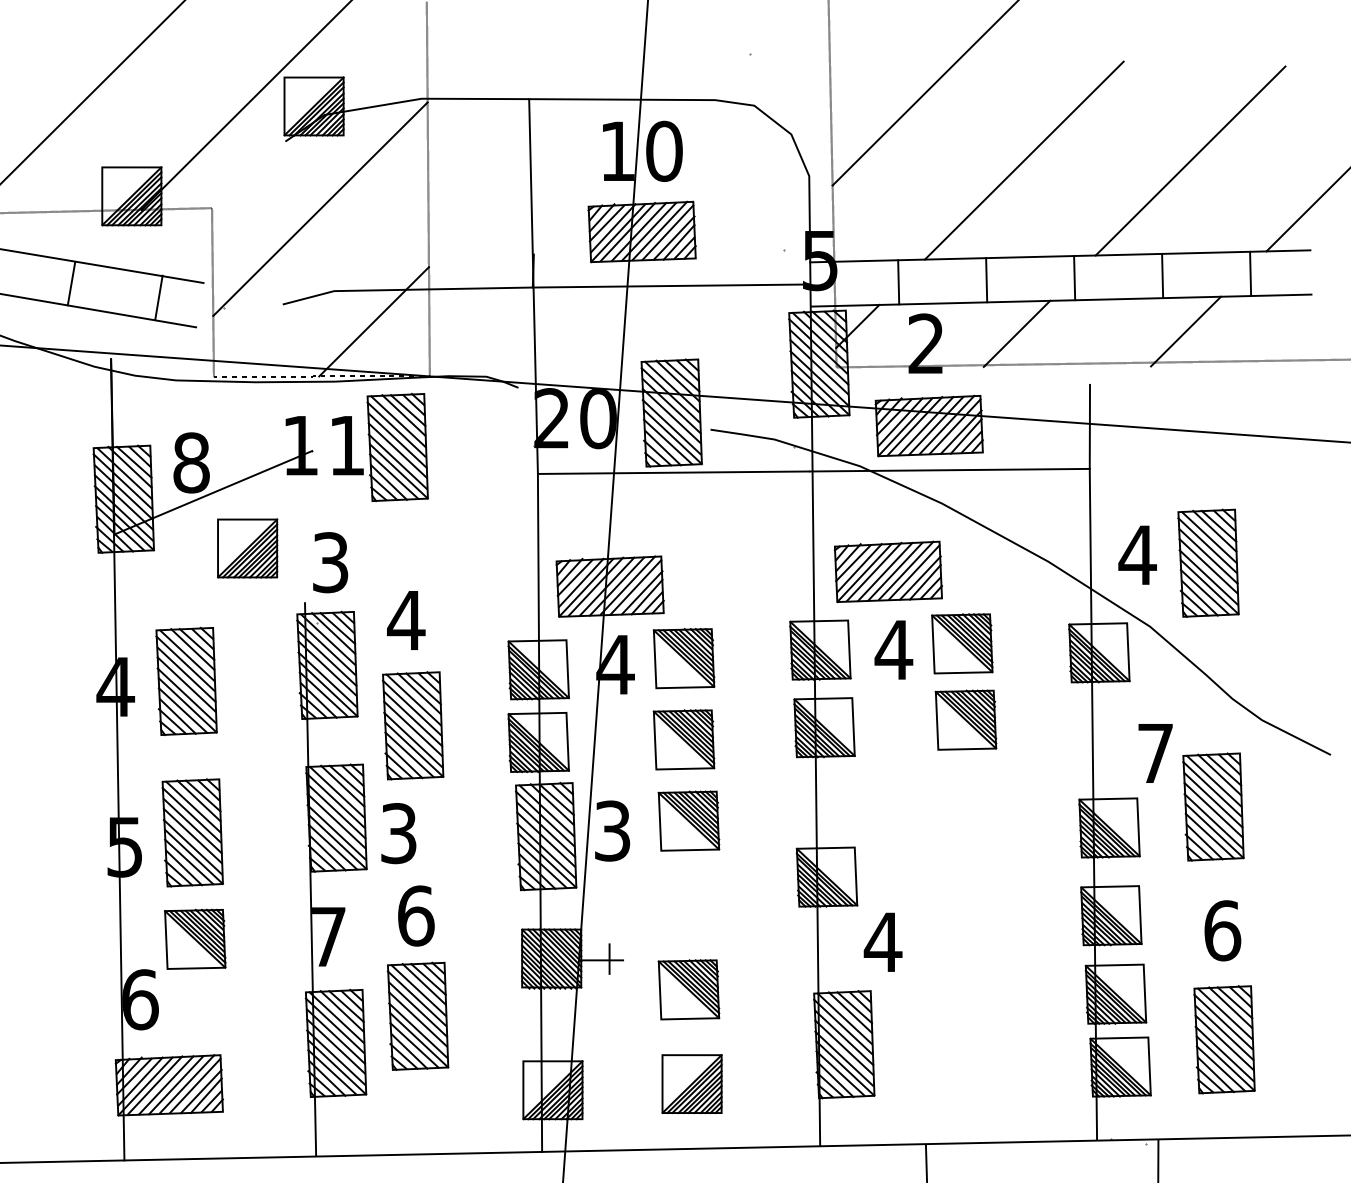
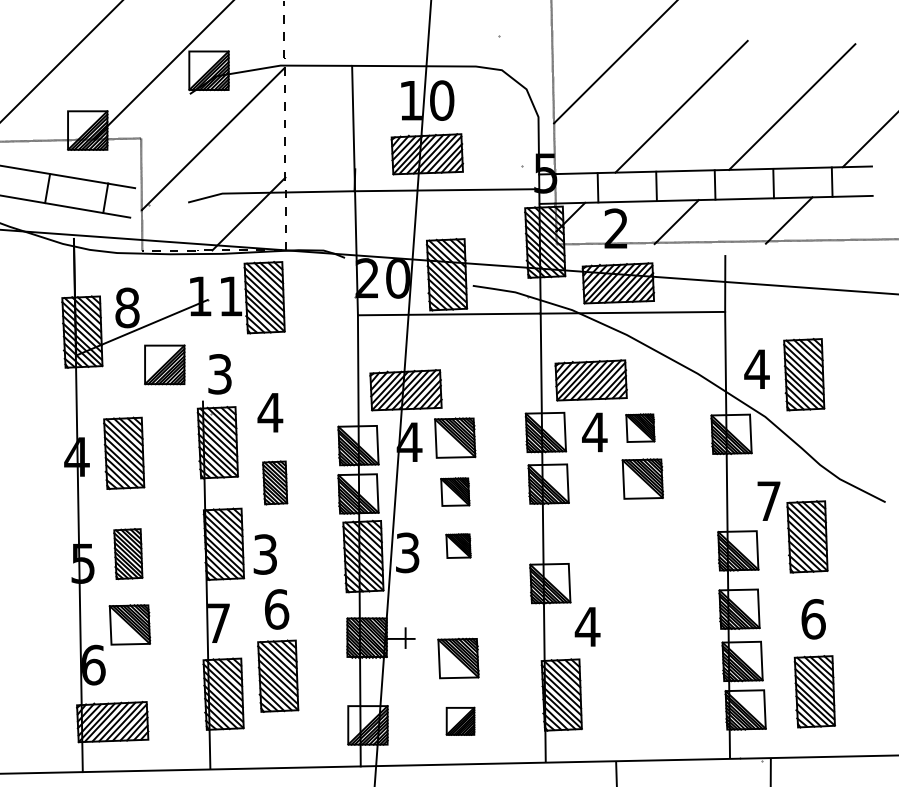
part: (962, 642) -> (640, 427), size x0.7
part: (414, 725) -> (275, 482), size x0.6
part: (684, 738) -> (455, 491), size x0.7
part: (689, 819) -> (458, 545), size x0.6
part: (193, 831) -> (128, 553), size x0.7
part: (692, 1084) -> (460, 721), size x0.7

